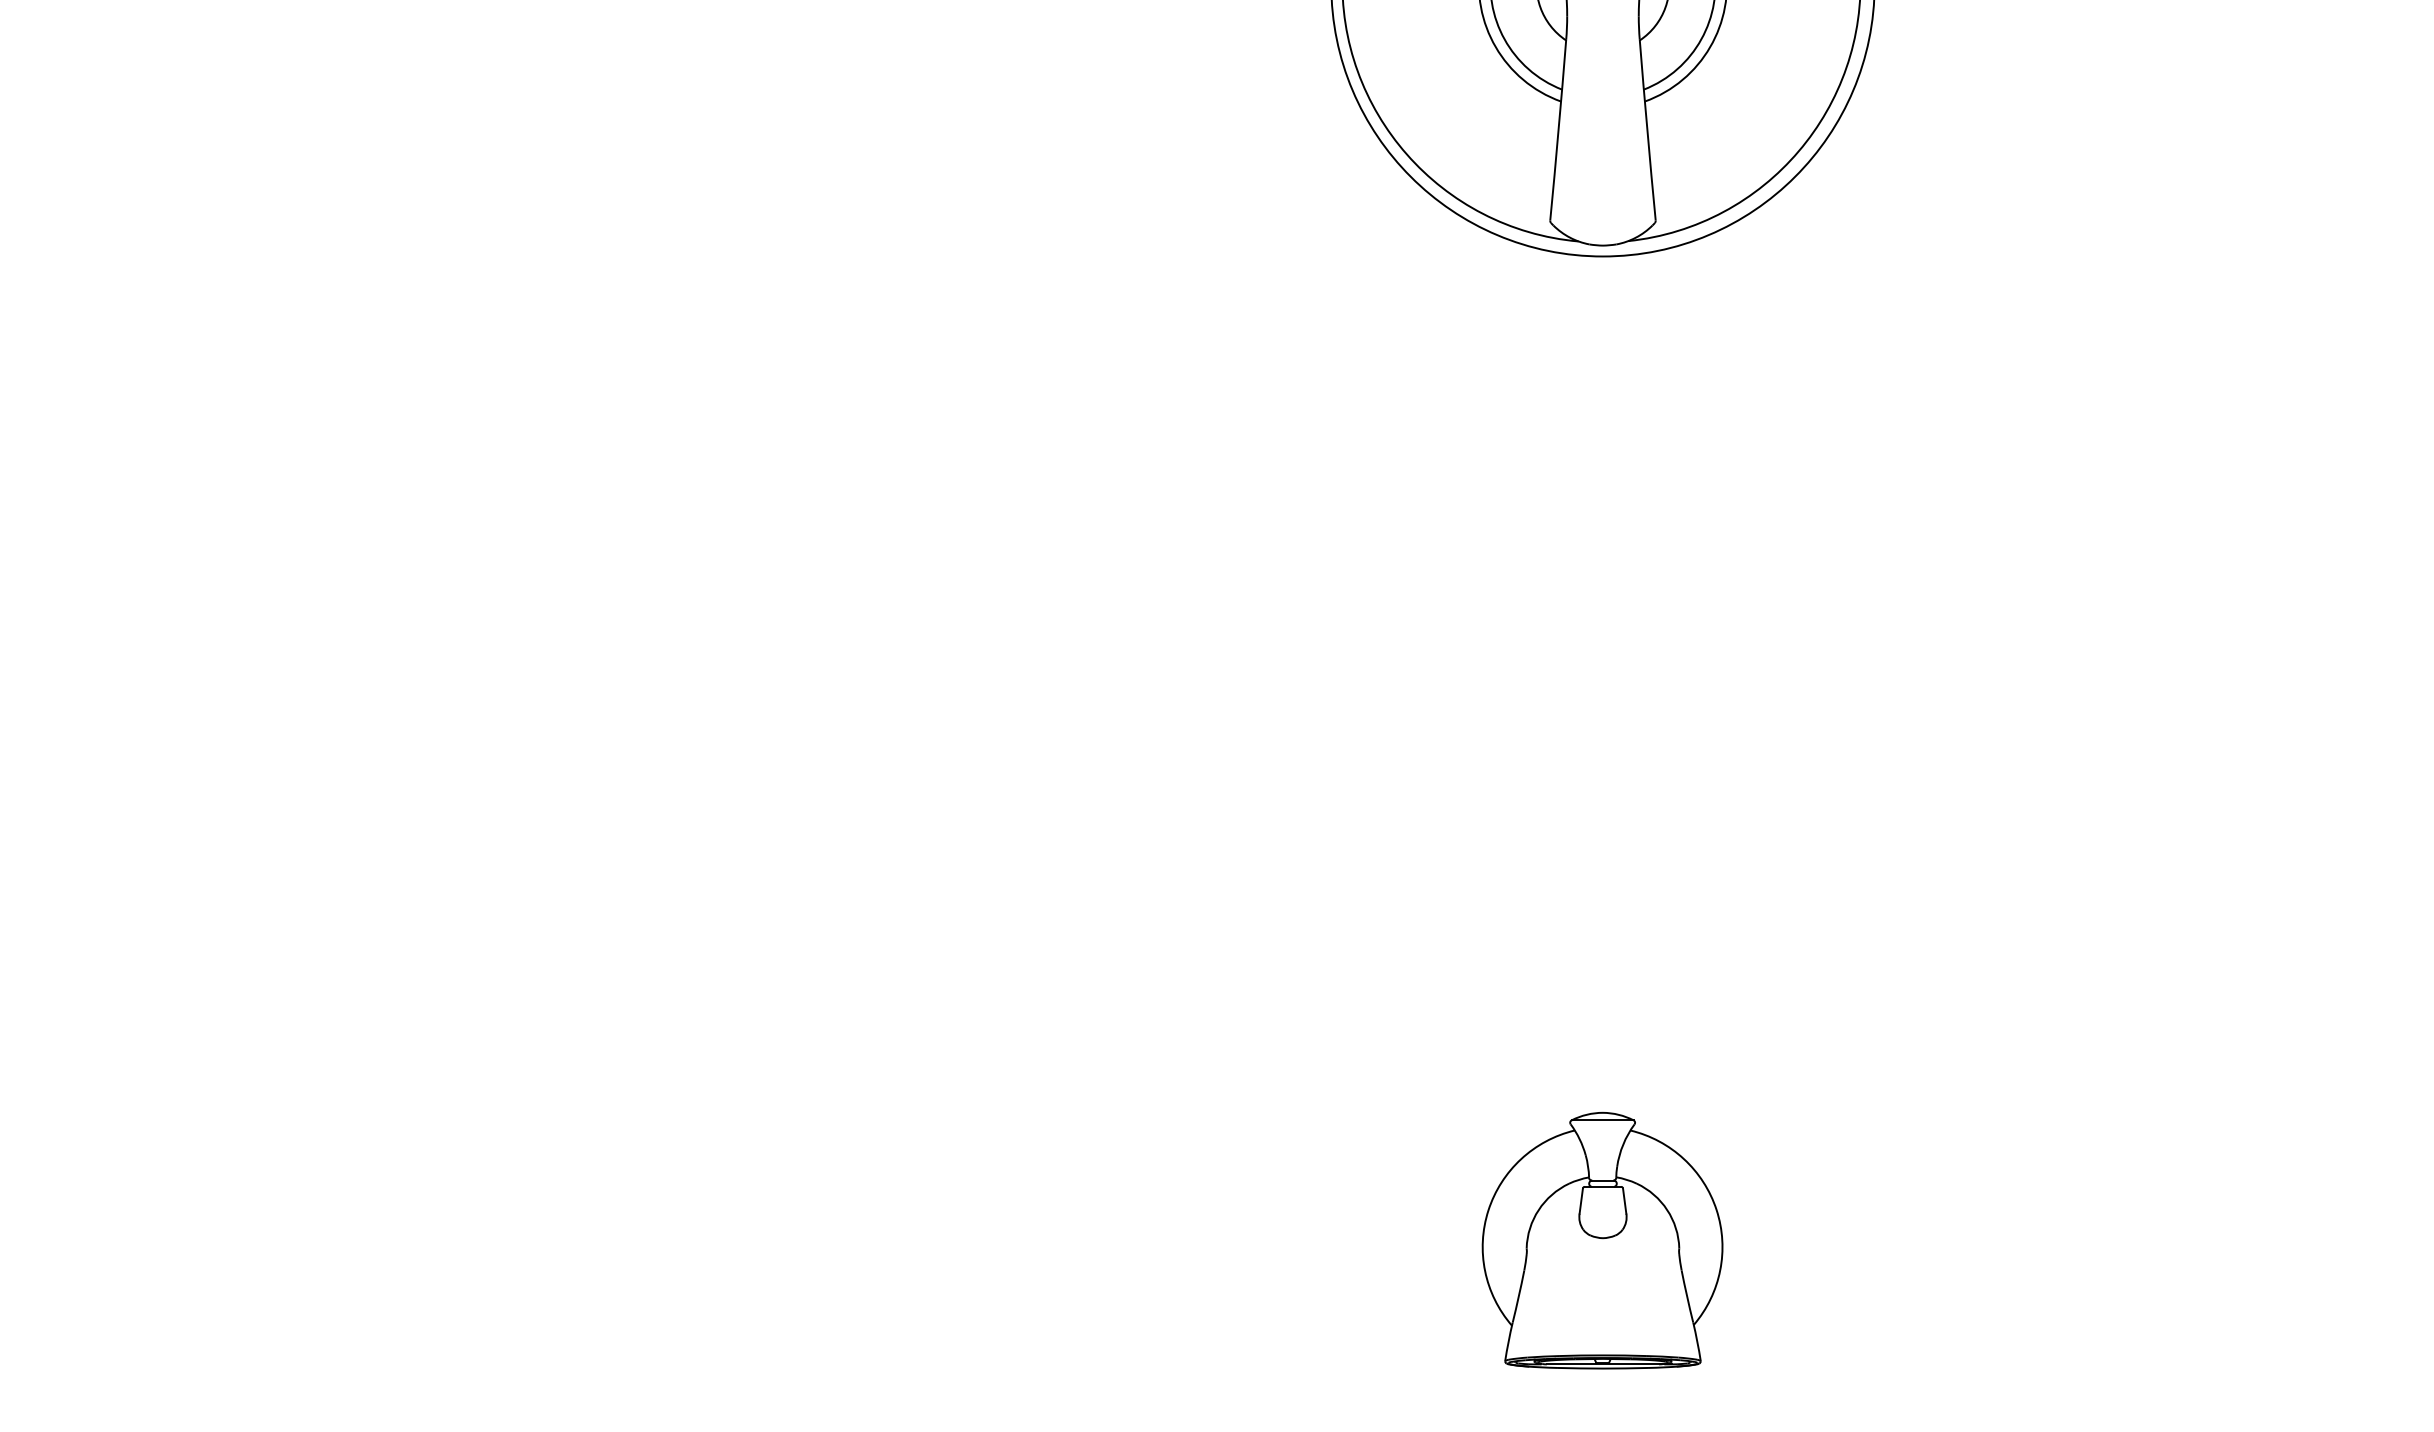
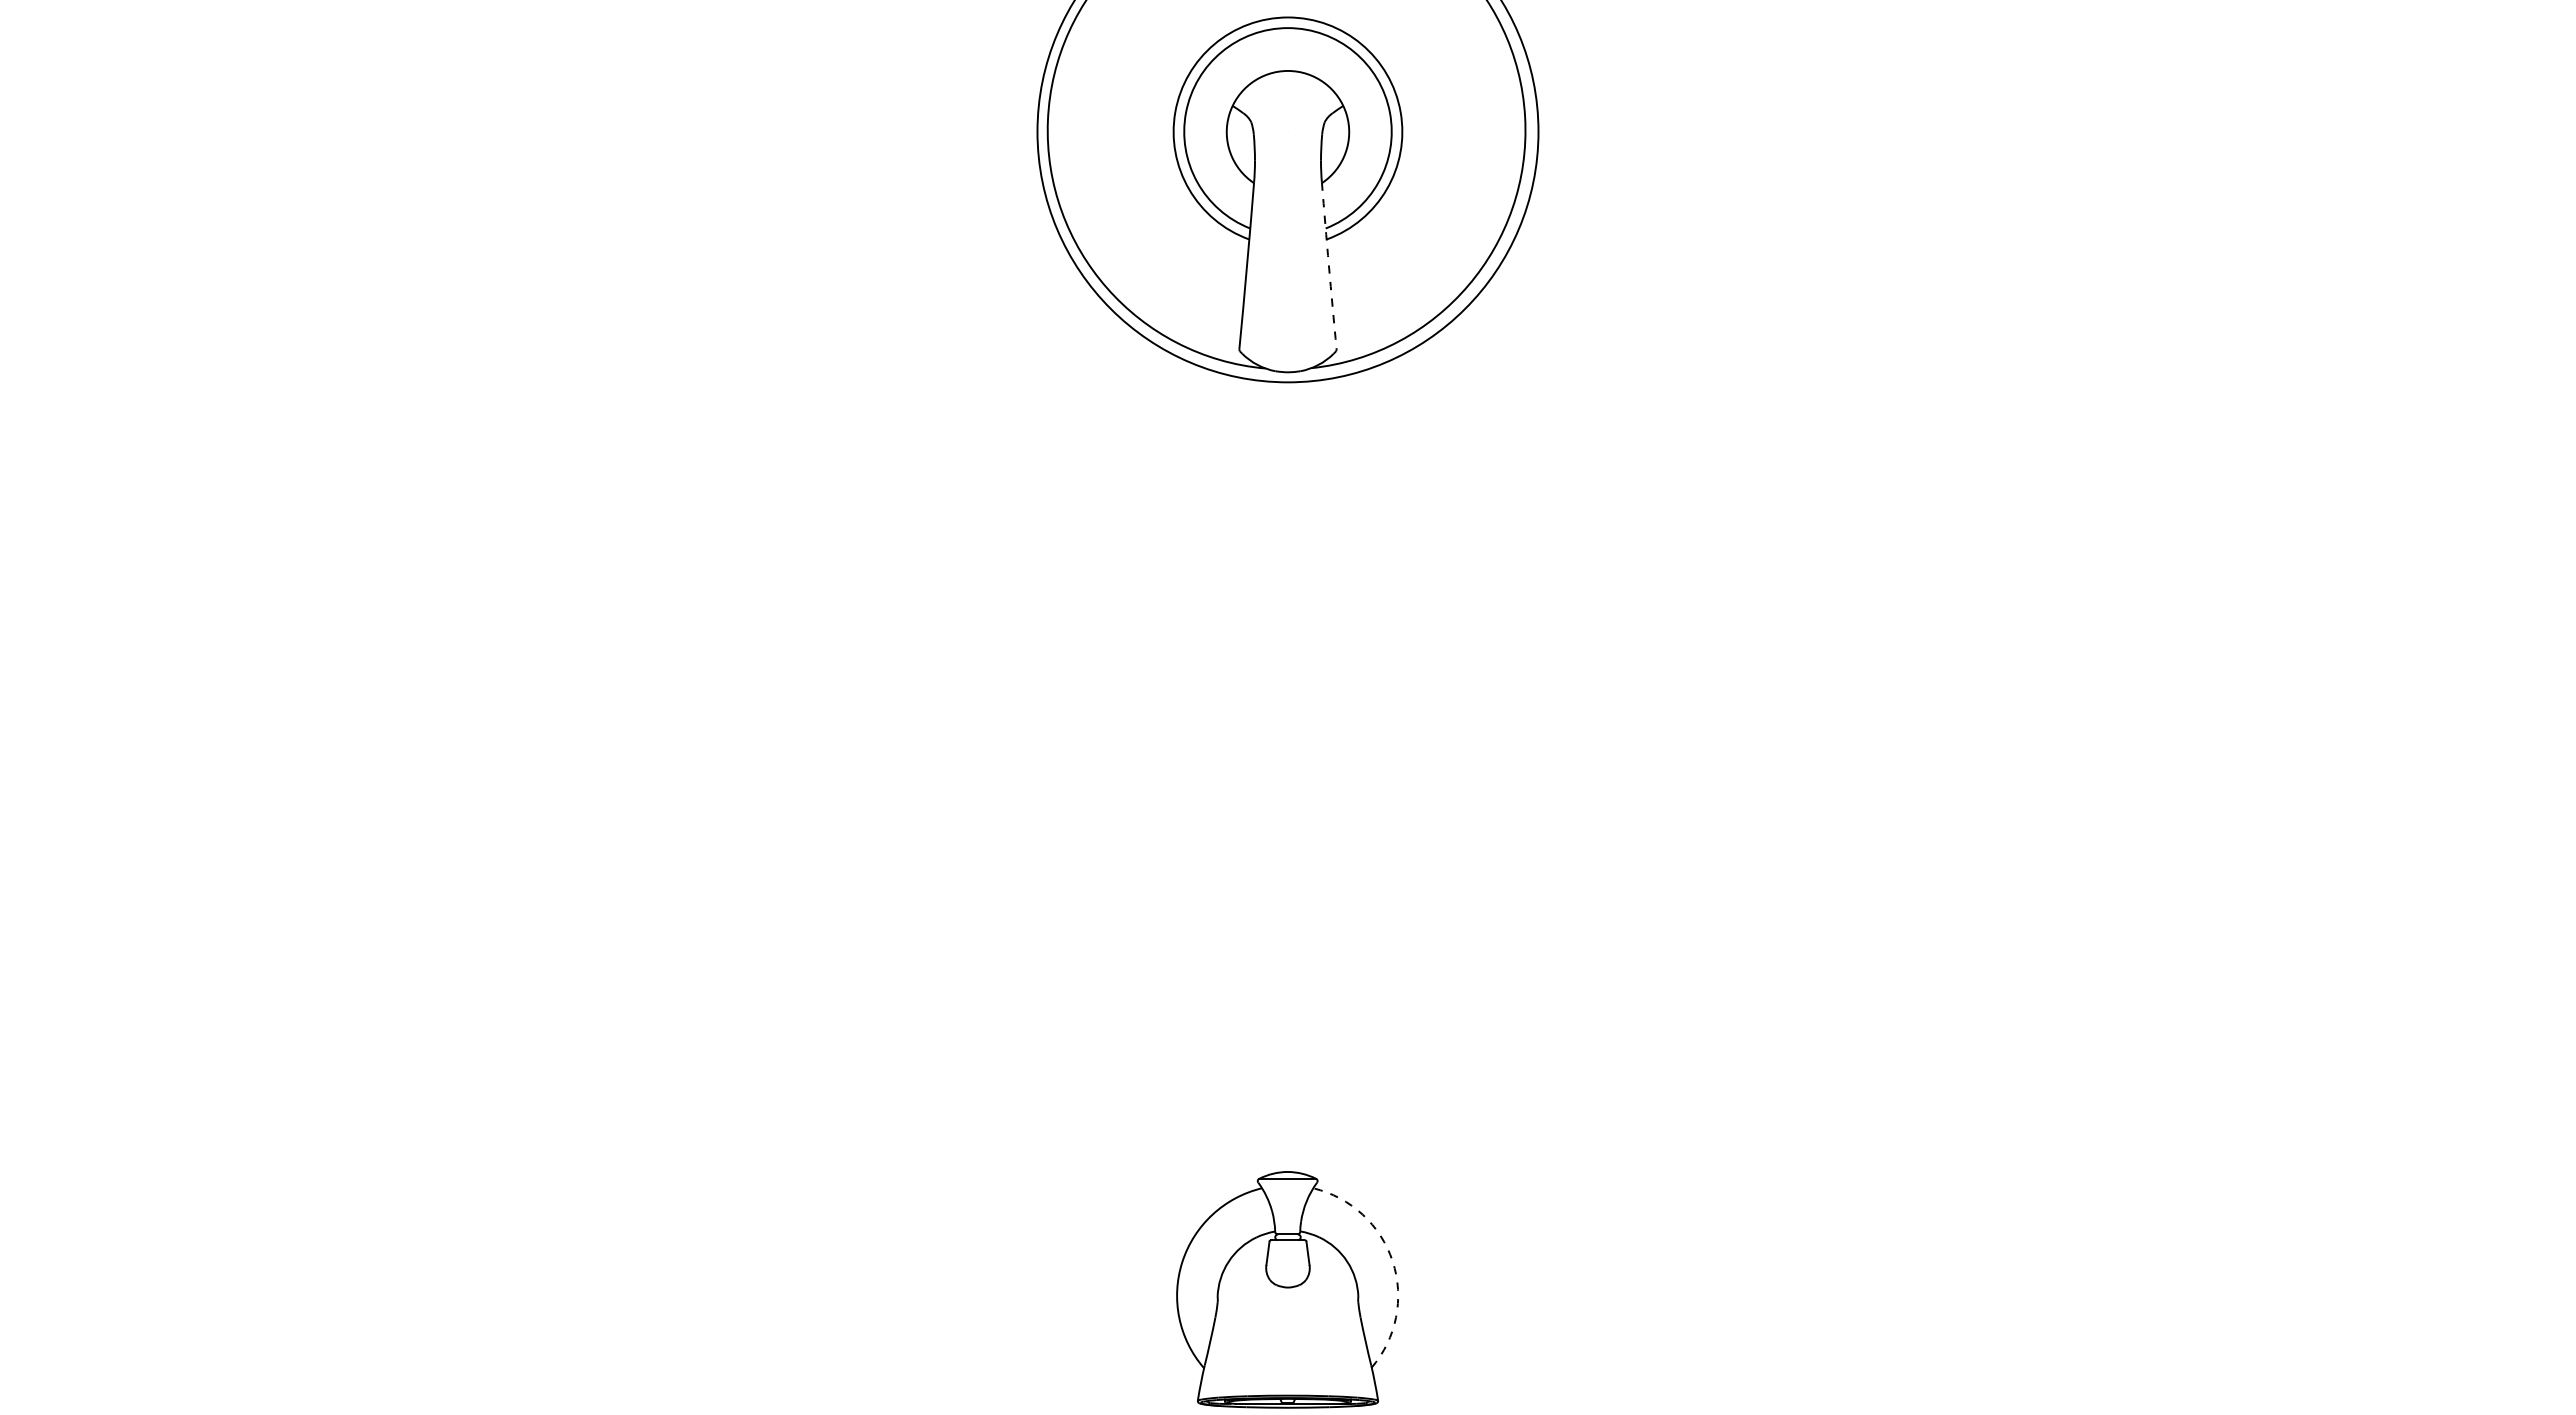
arc: (1646, 129) -> (1328, 265), solid -> dashed
arc: (1716, 1209) -> (1392, 1261), solid -> dashed

